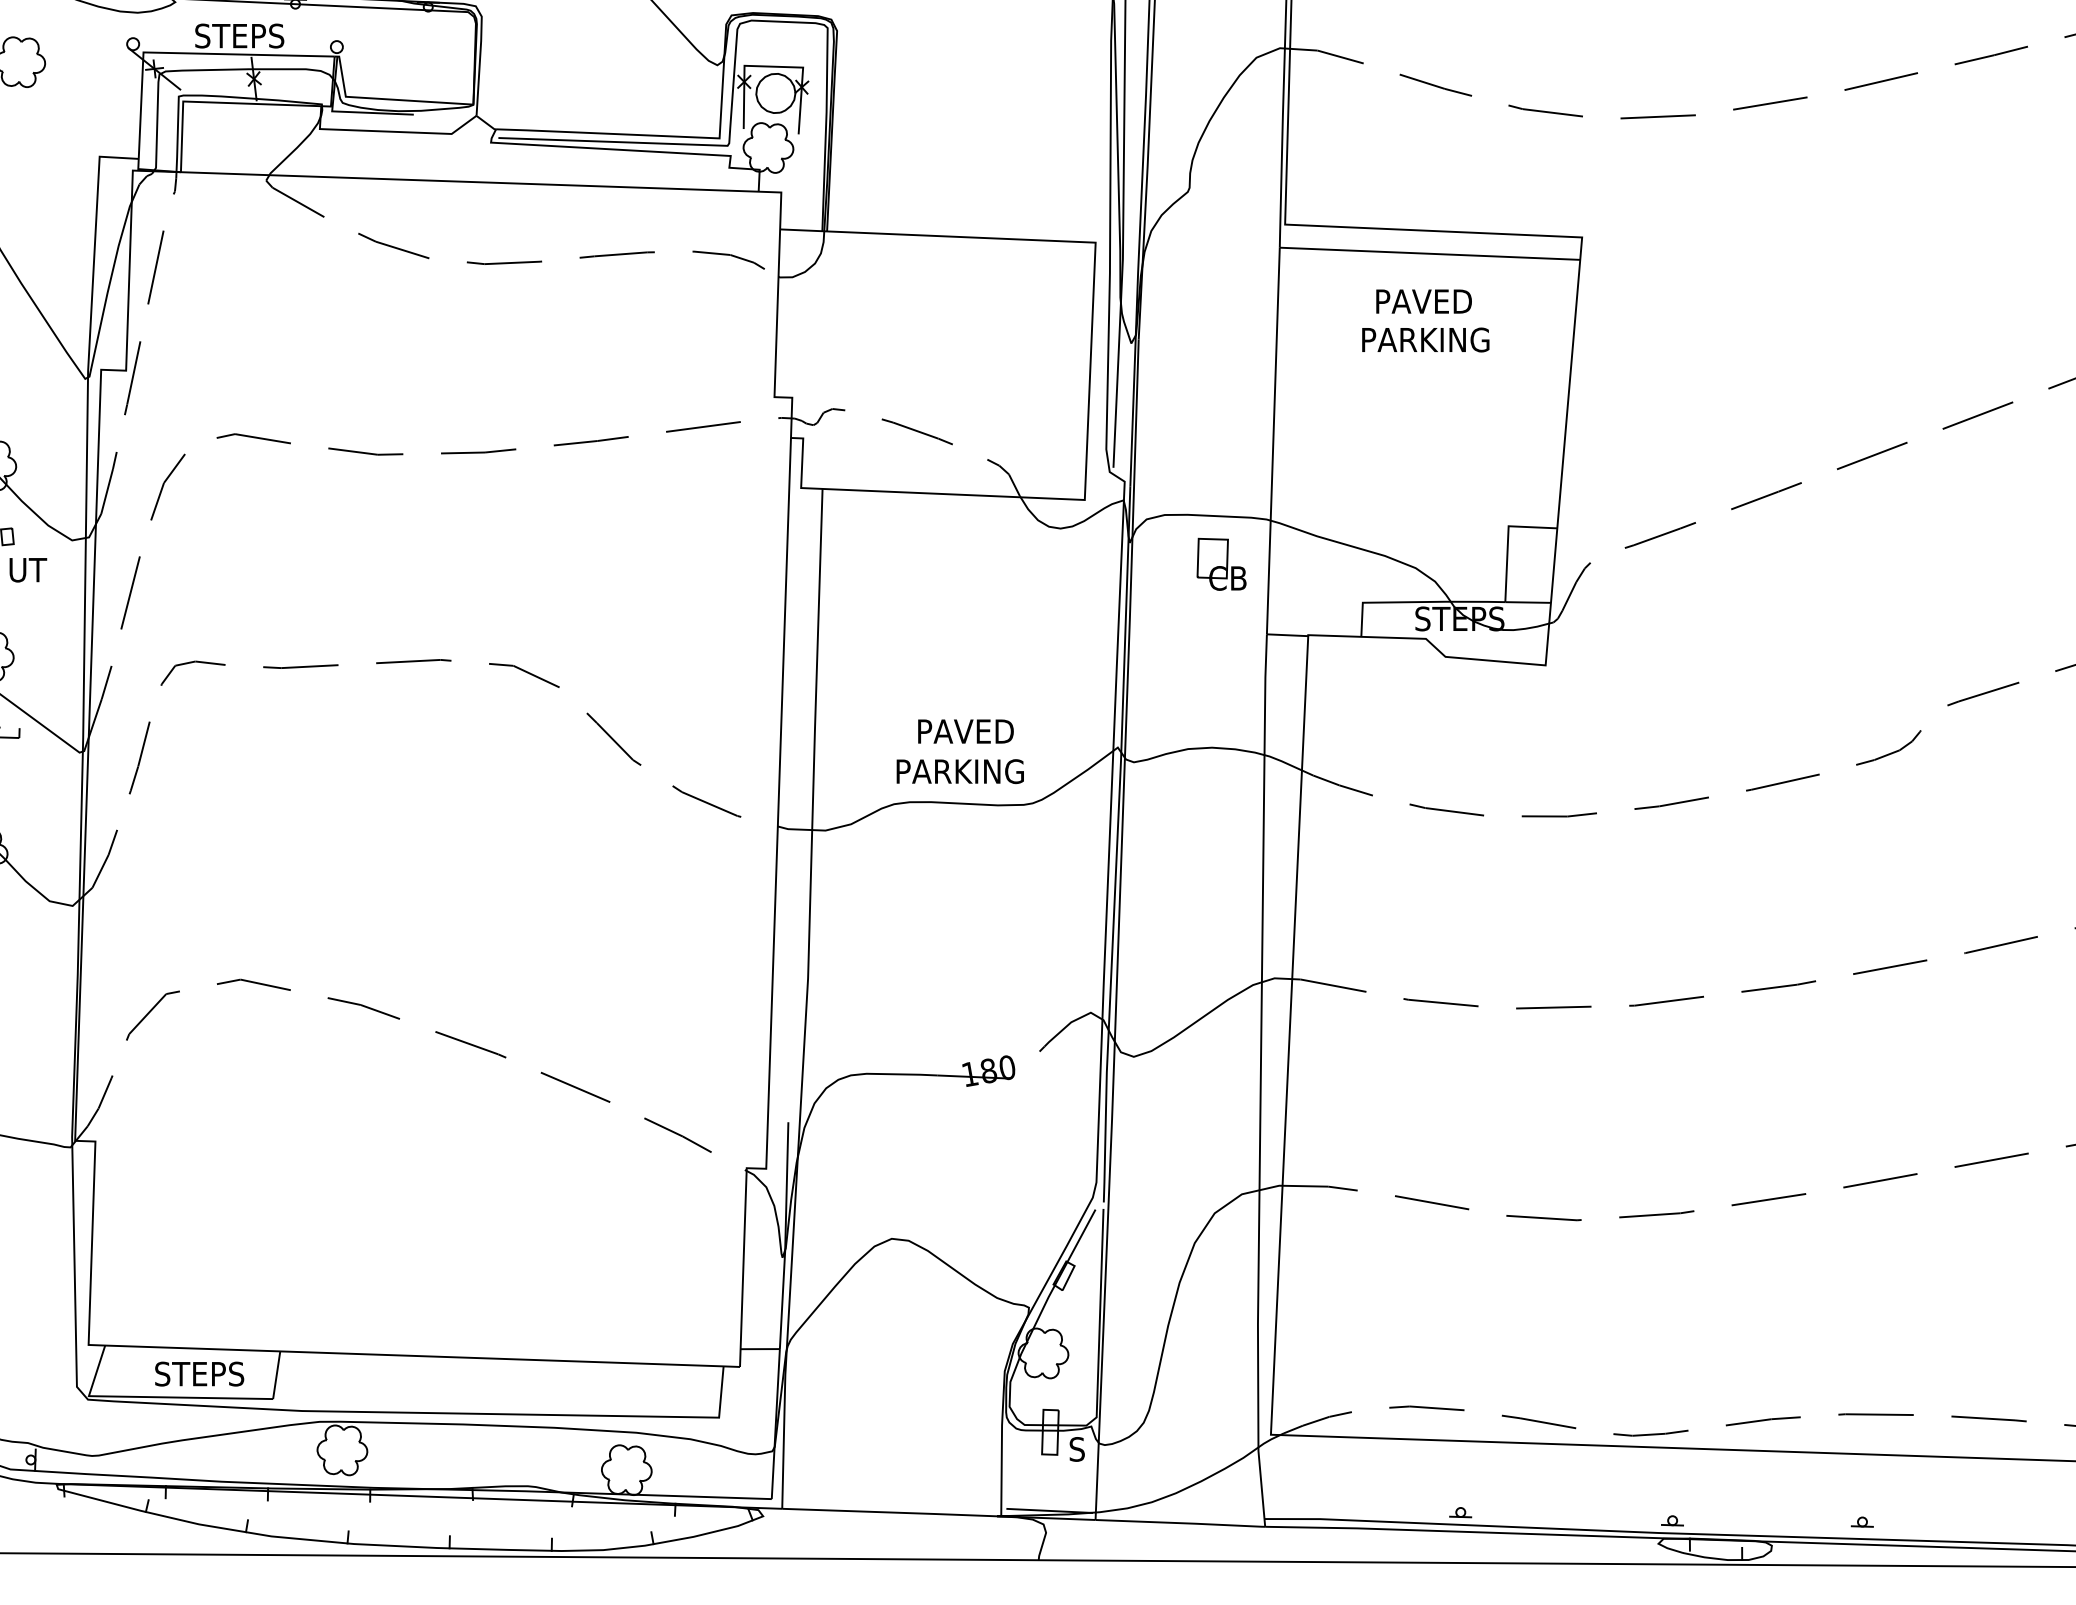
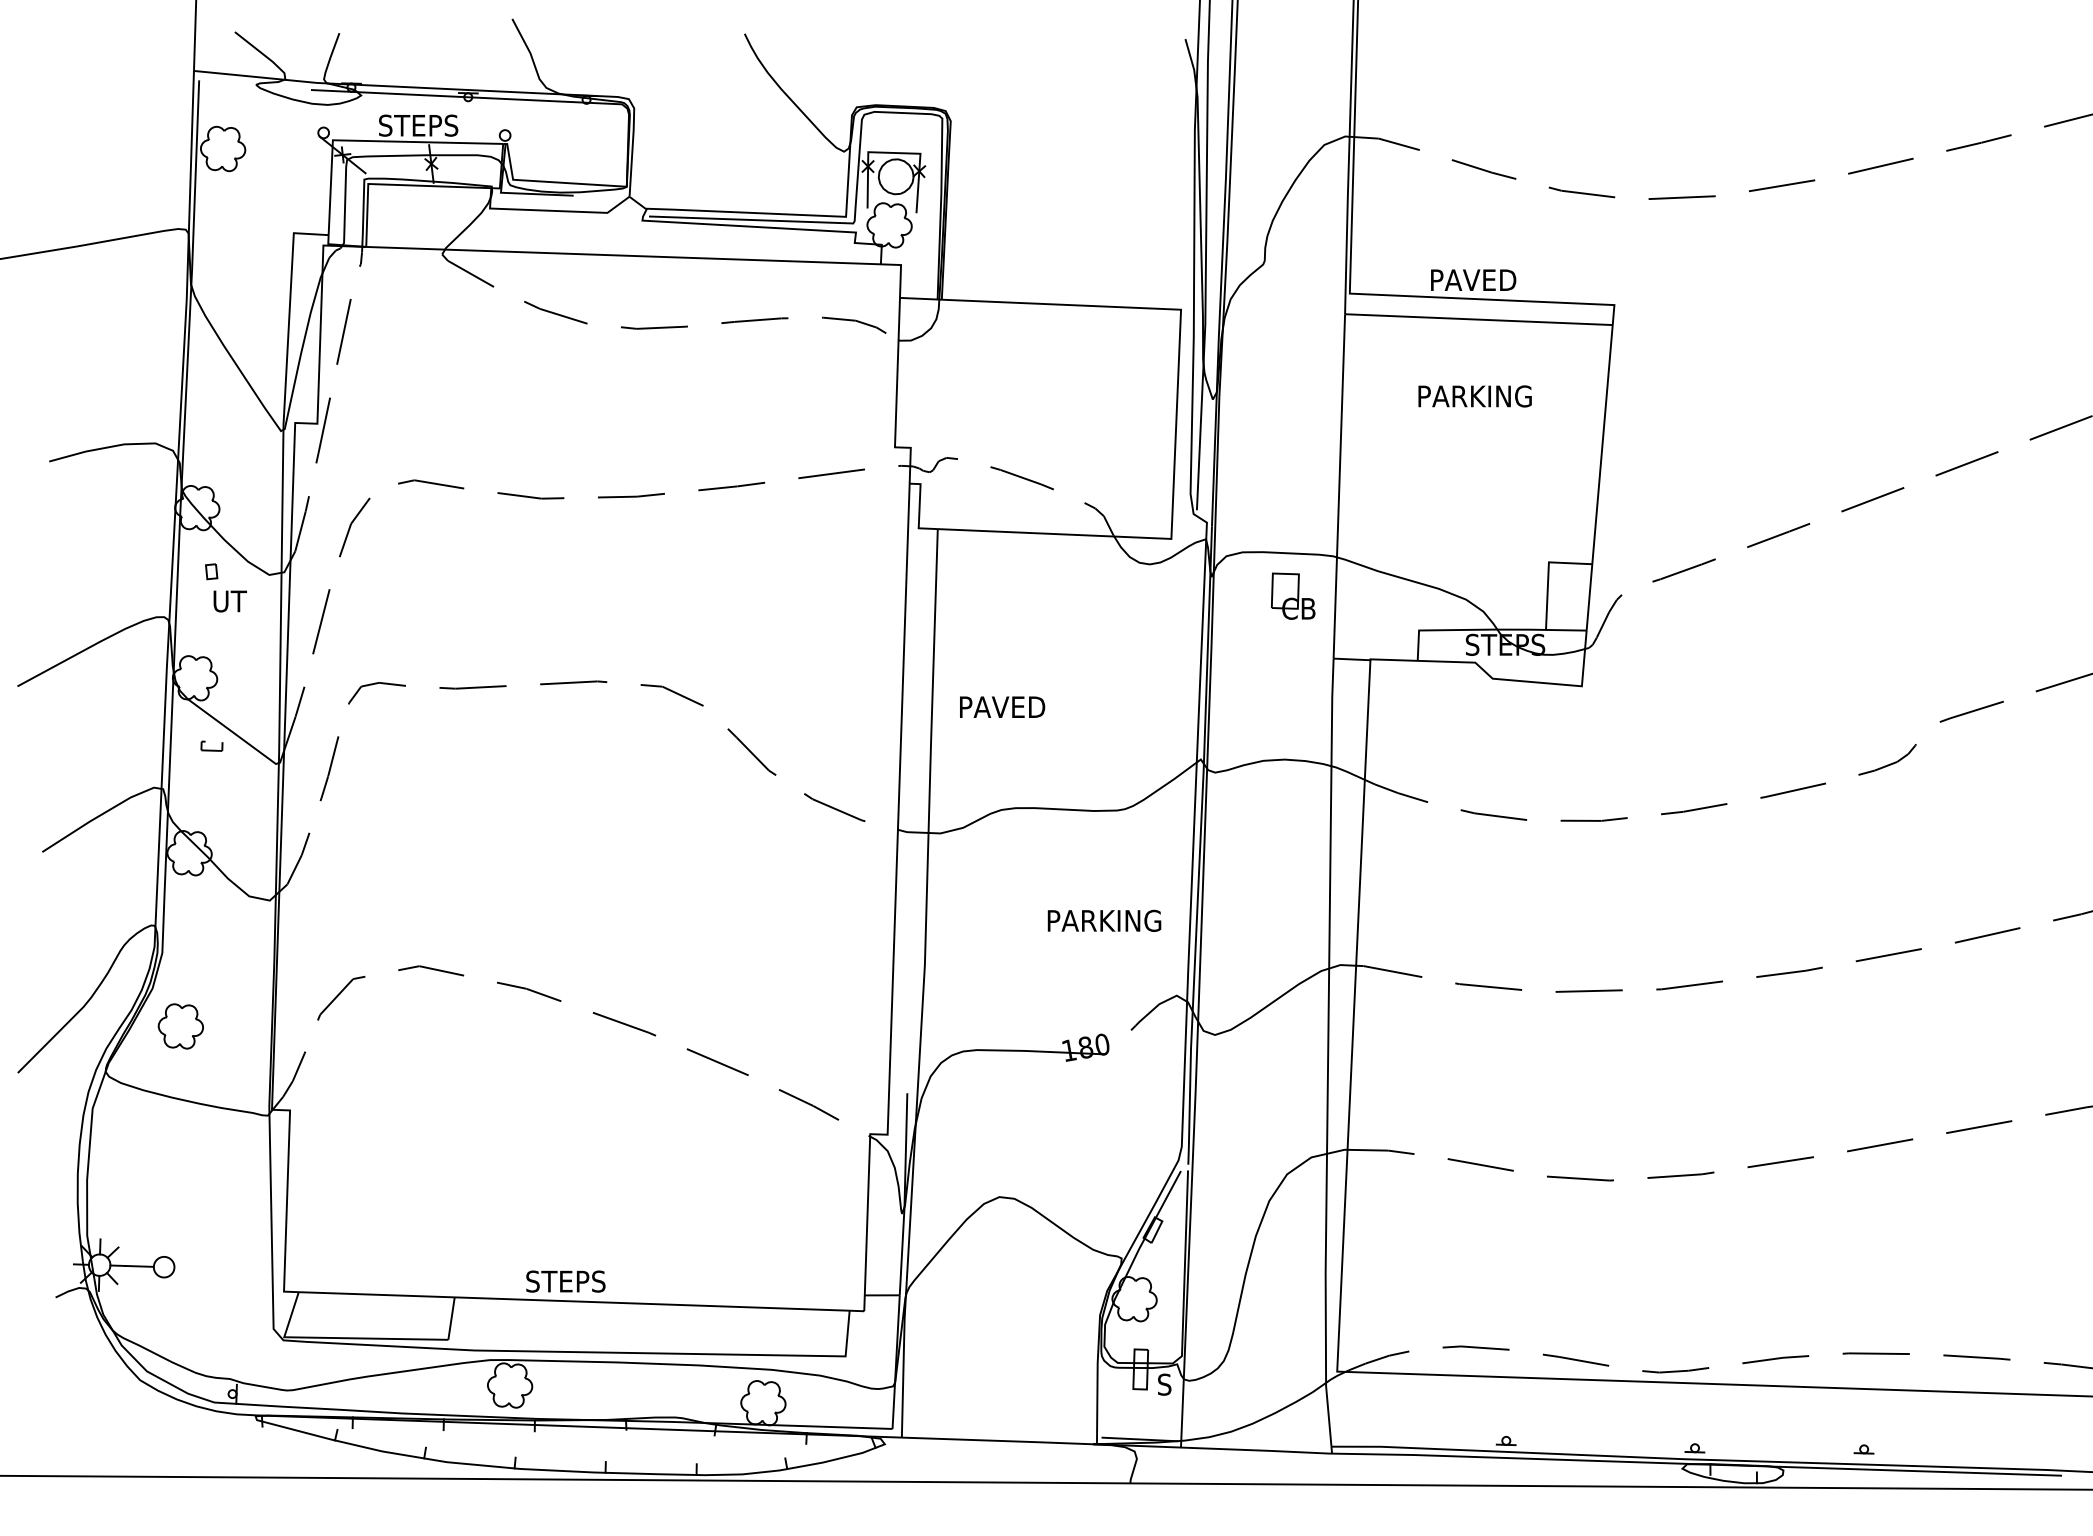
text: (1423, 300) -> (1473, 279), moved
text: (965, 730) -> (1002, 706), moved
text: (960, 771) -> (1104, 920), moved
text: (199, 1373) -> (565, 1281), moved

